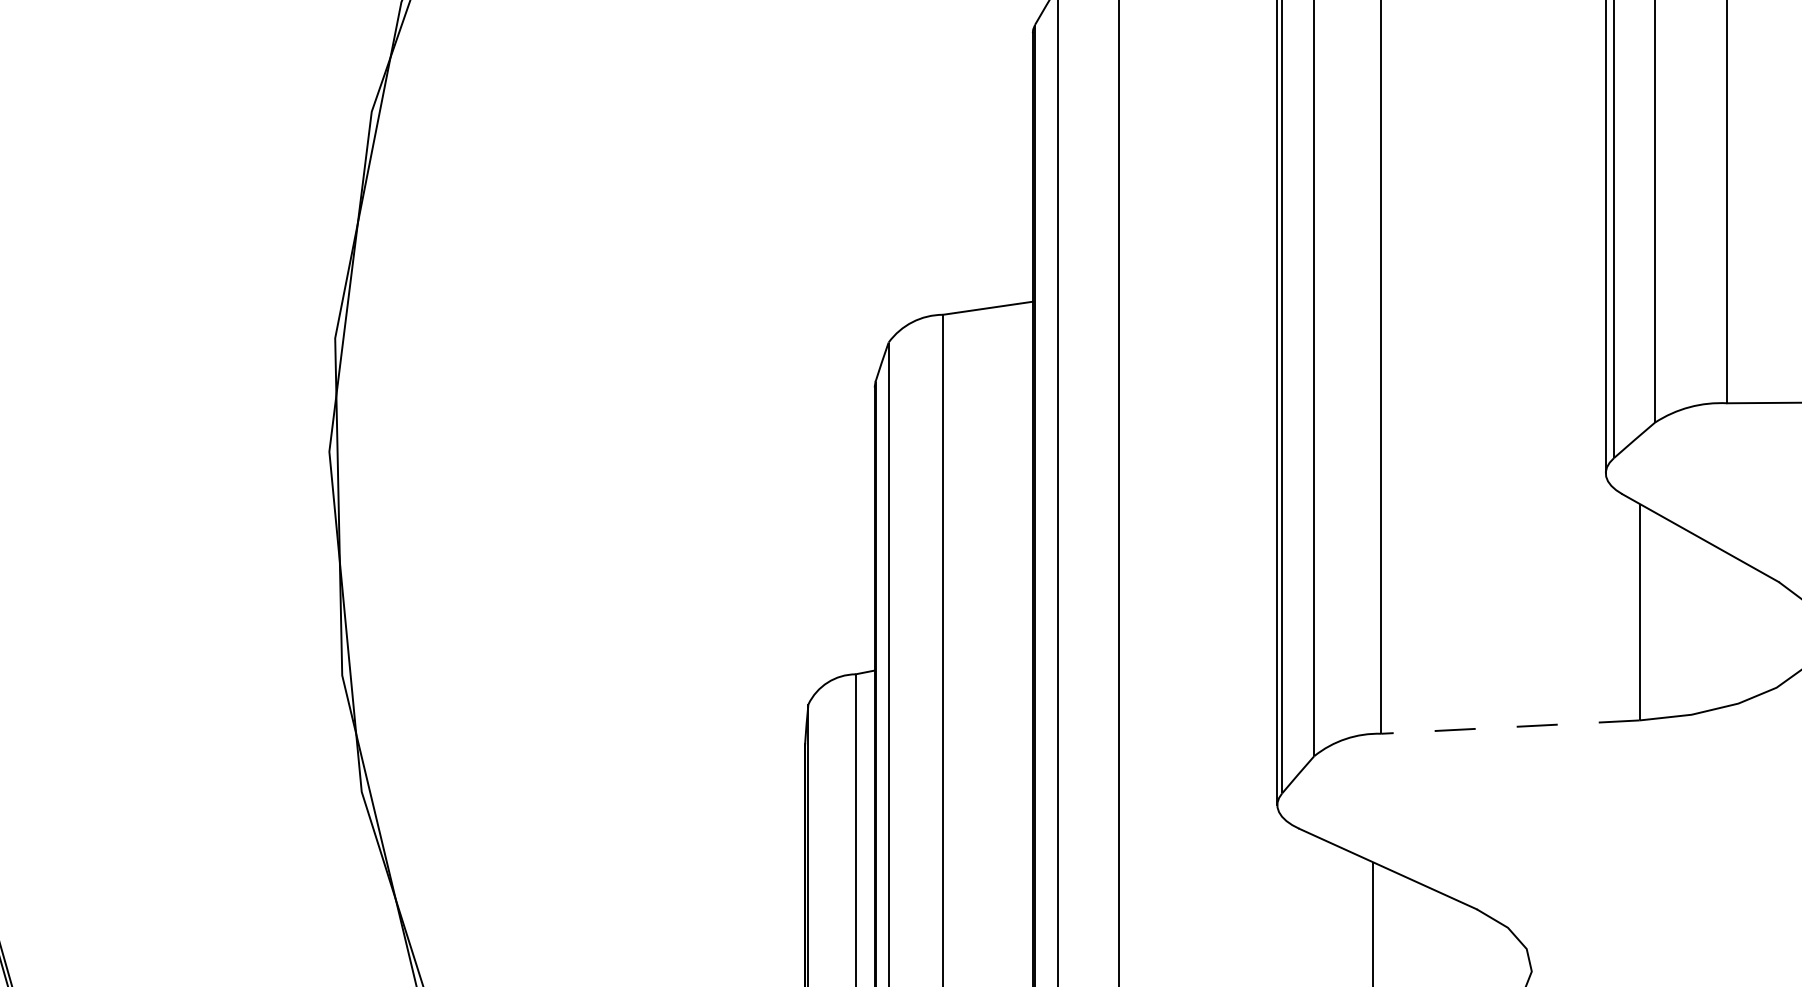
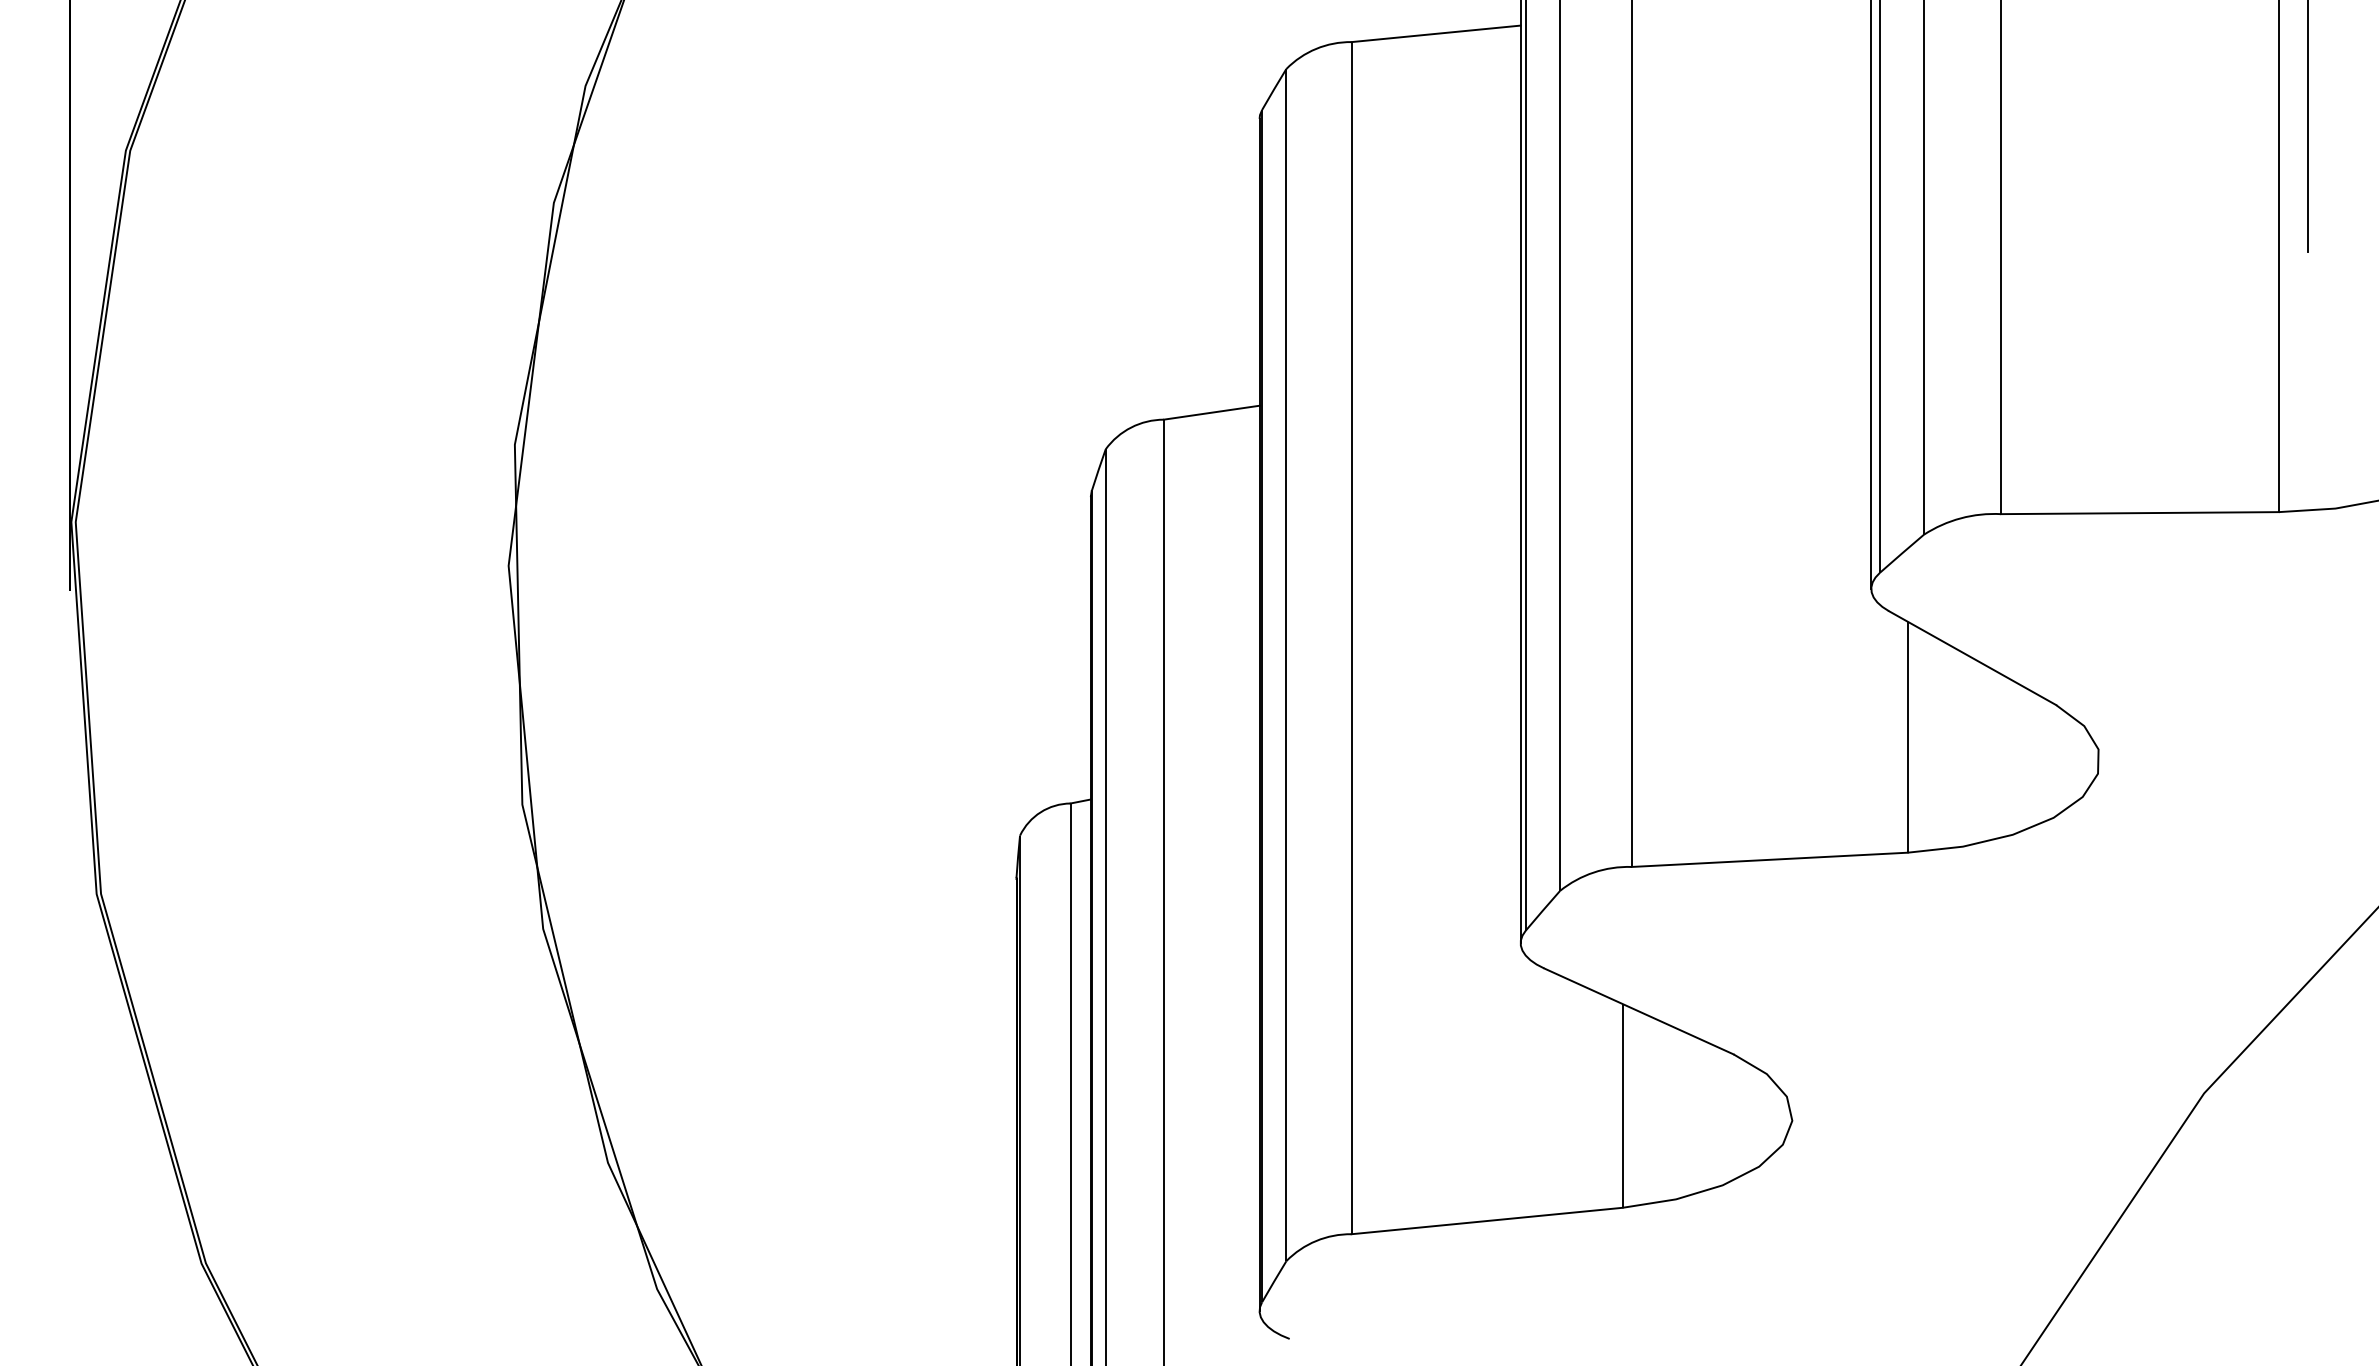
line: (1510, 726) -> (1769, 859), dashed -> solid

